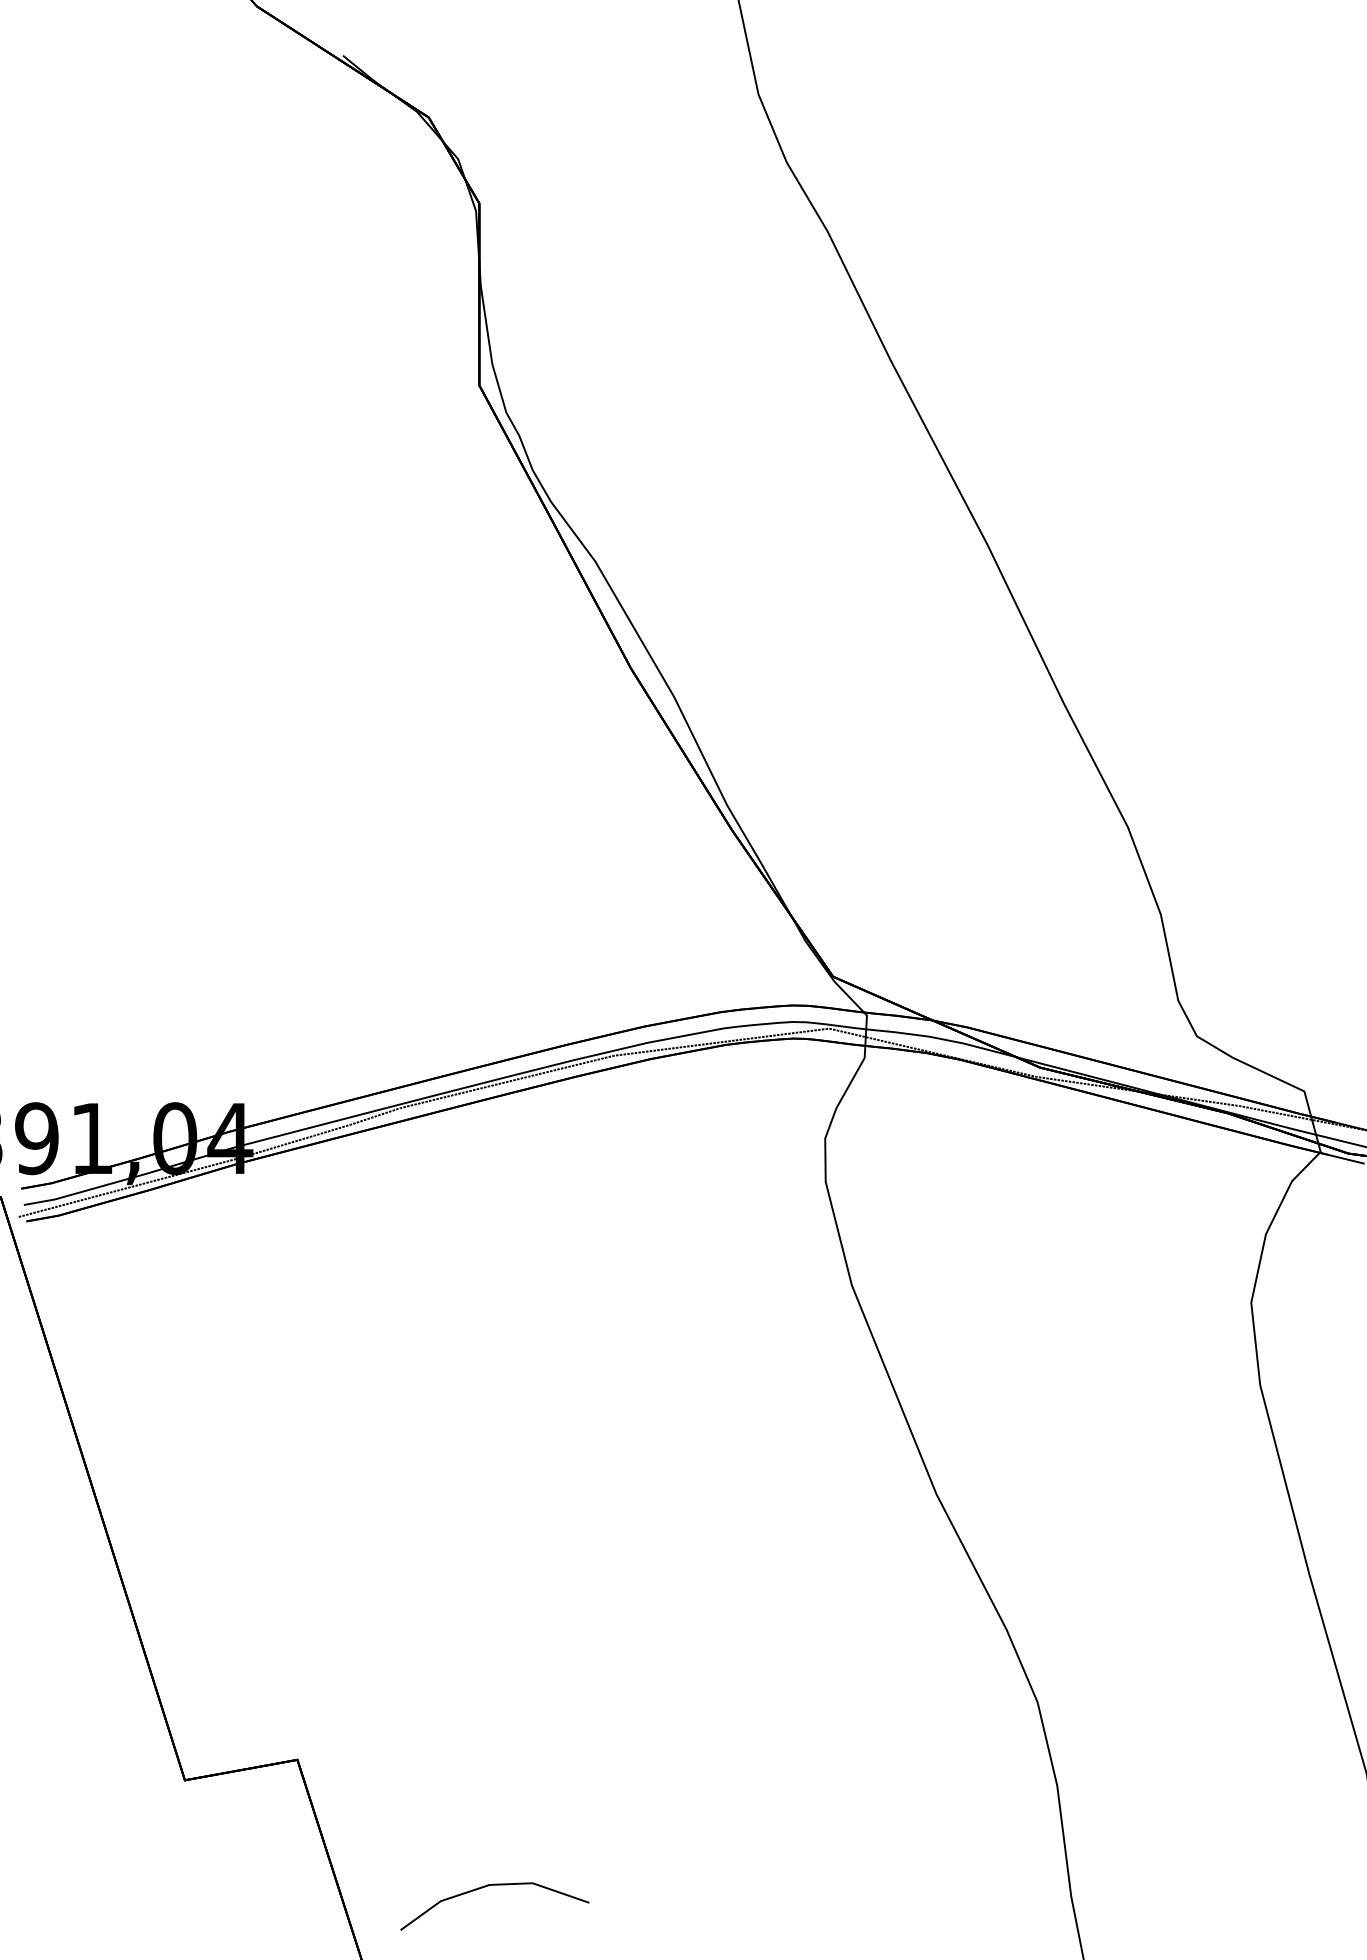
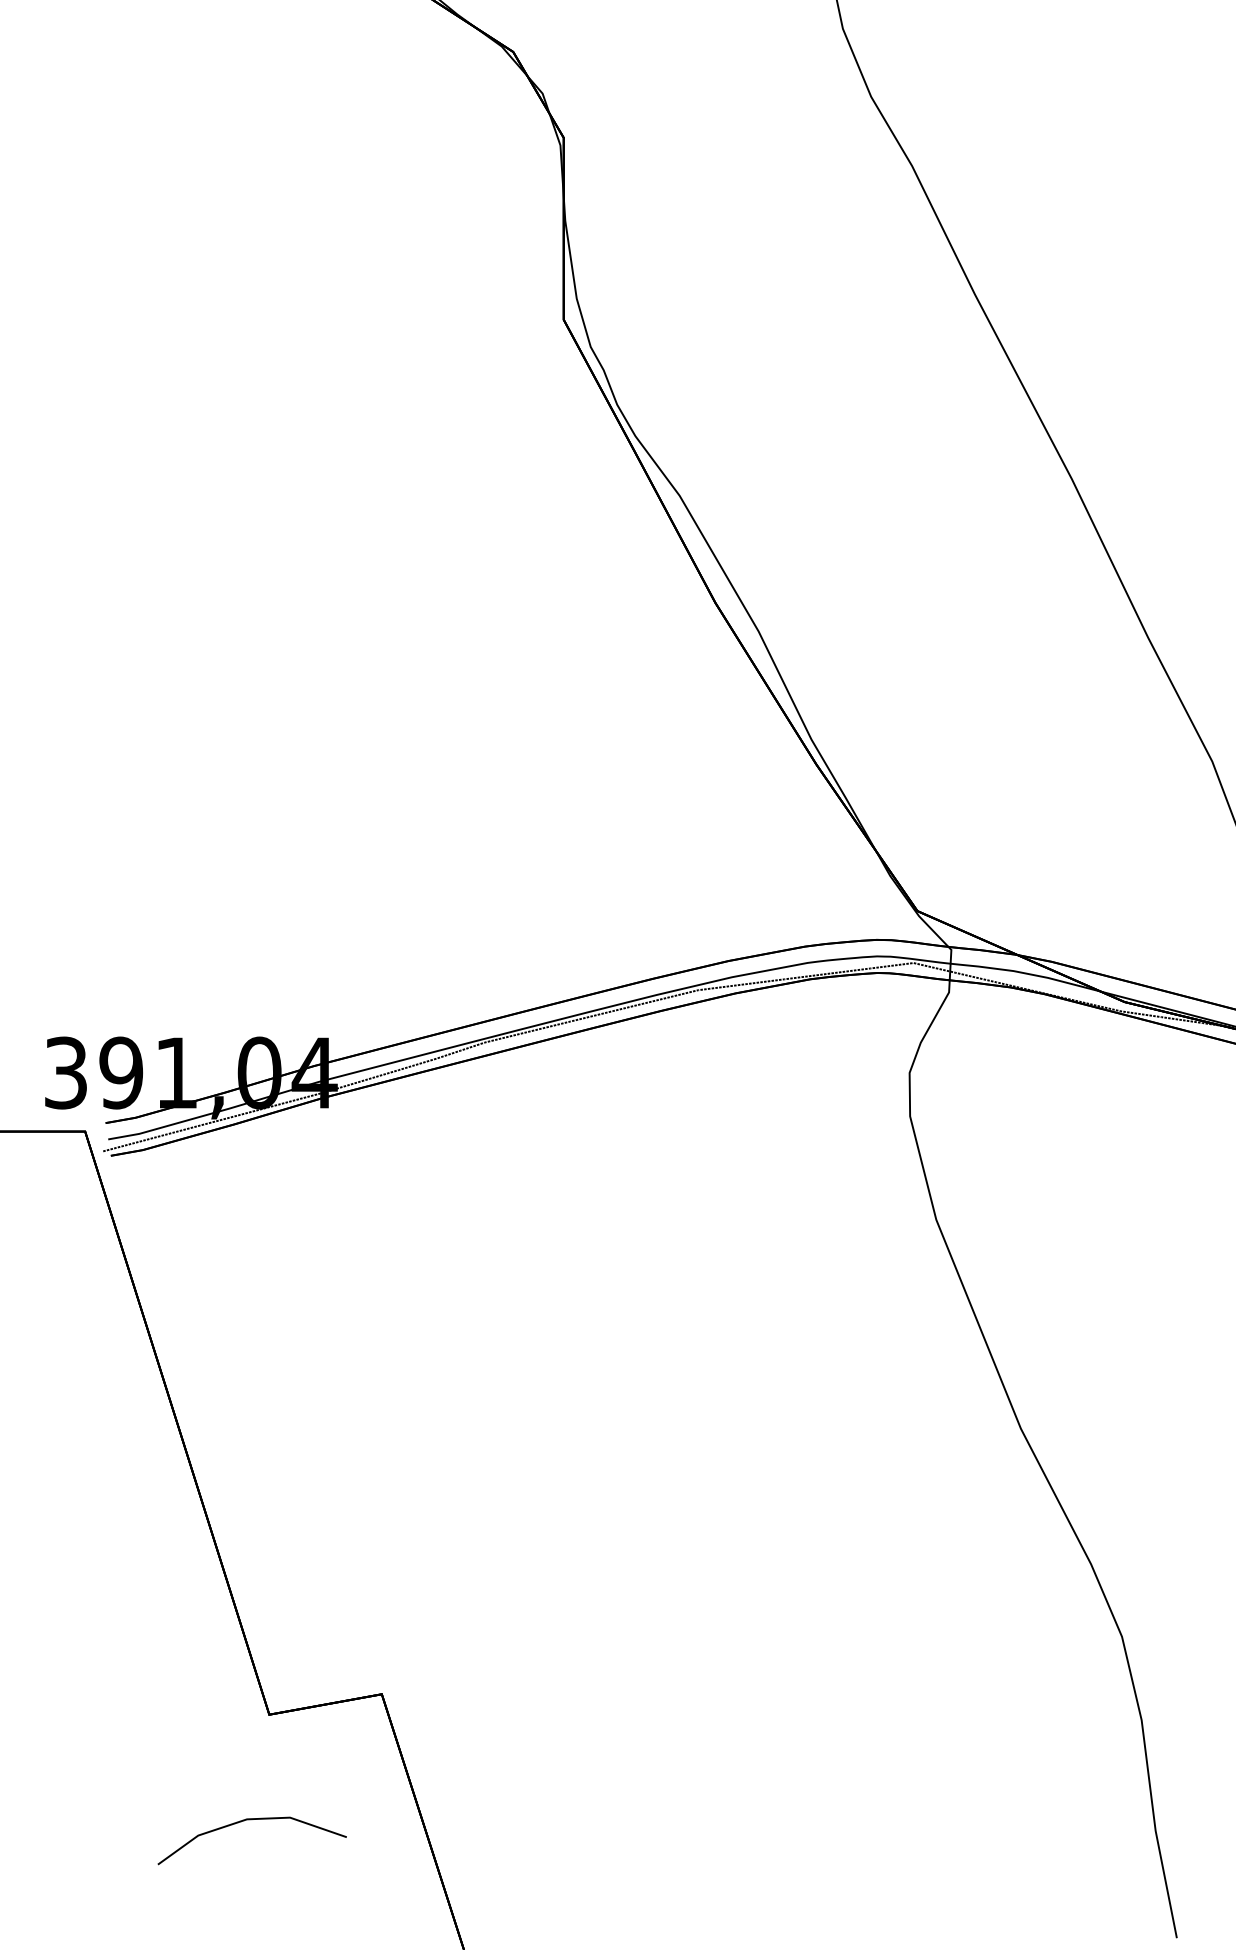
line: (488, 1886) -> (245, 1820), moved

